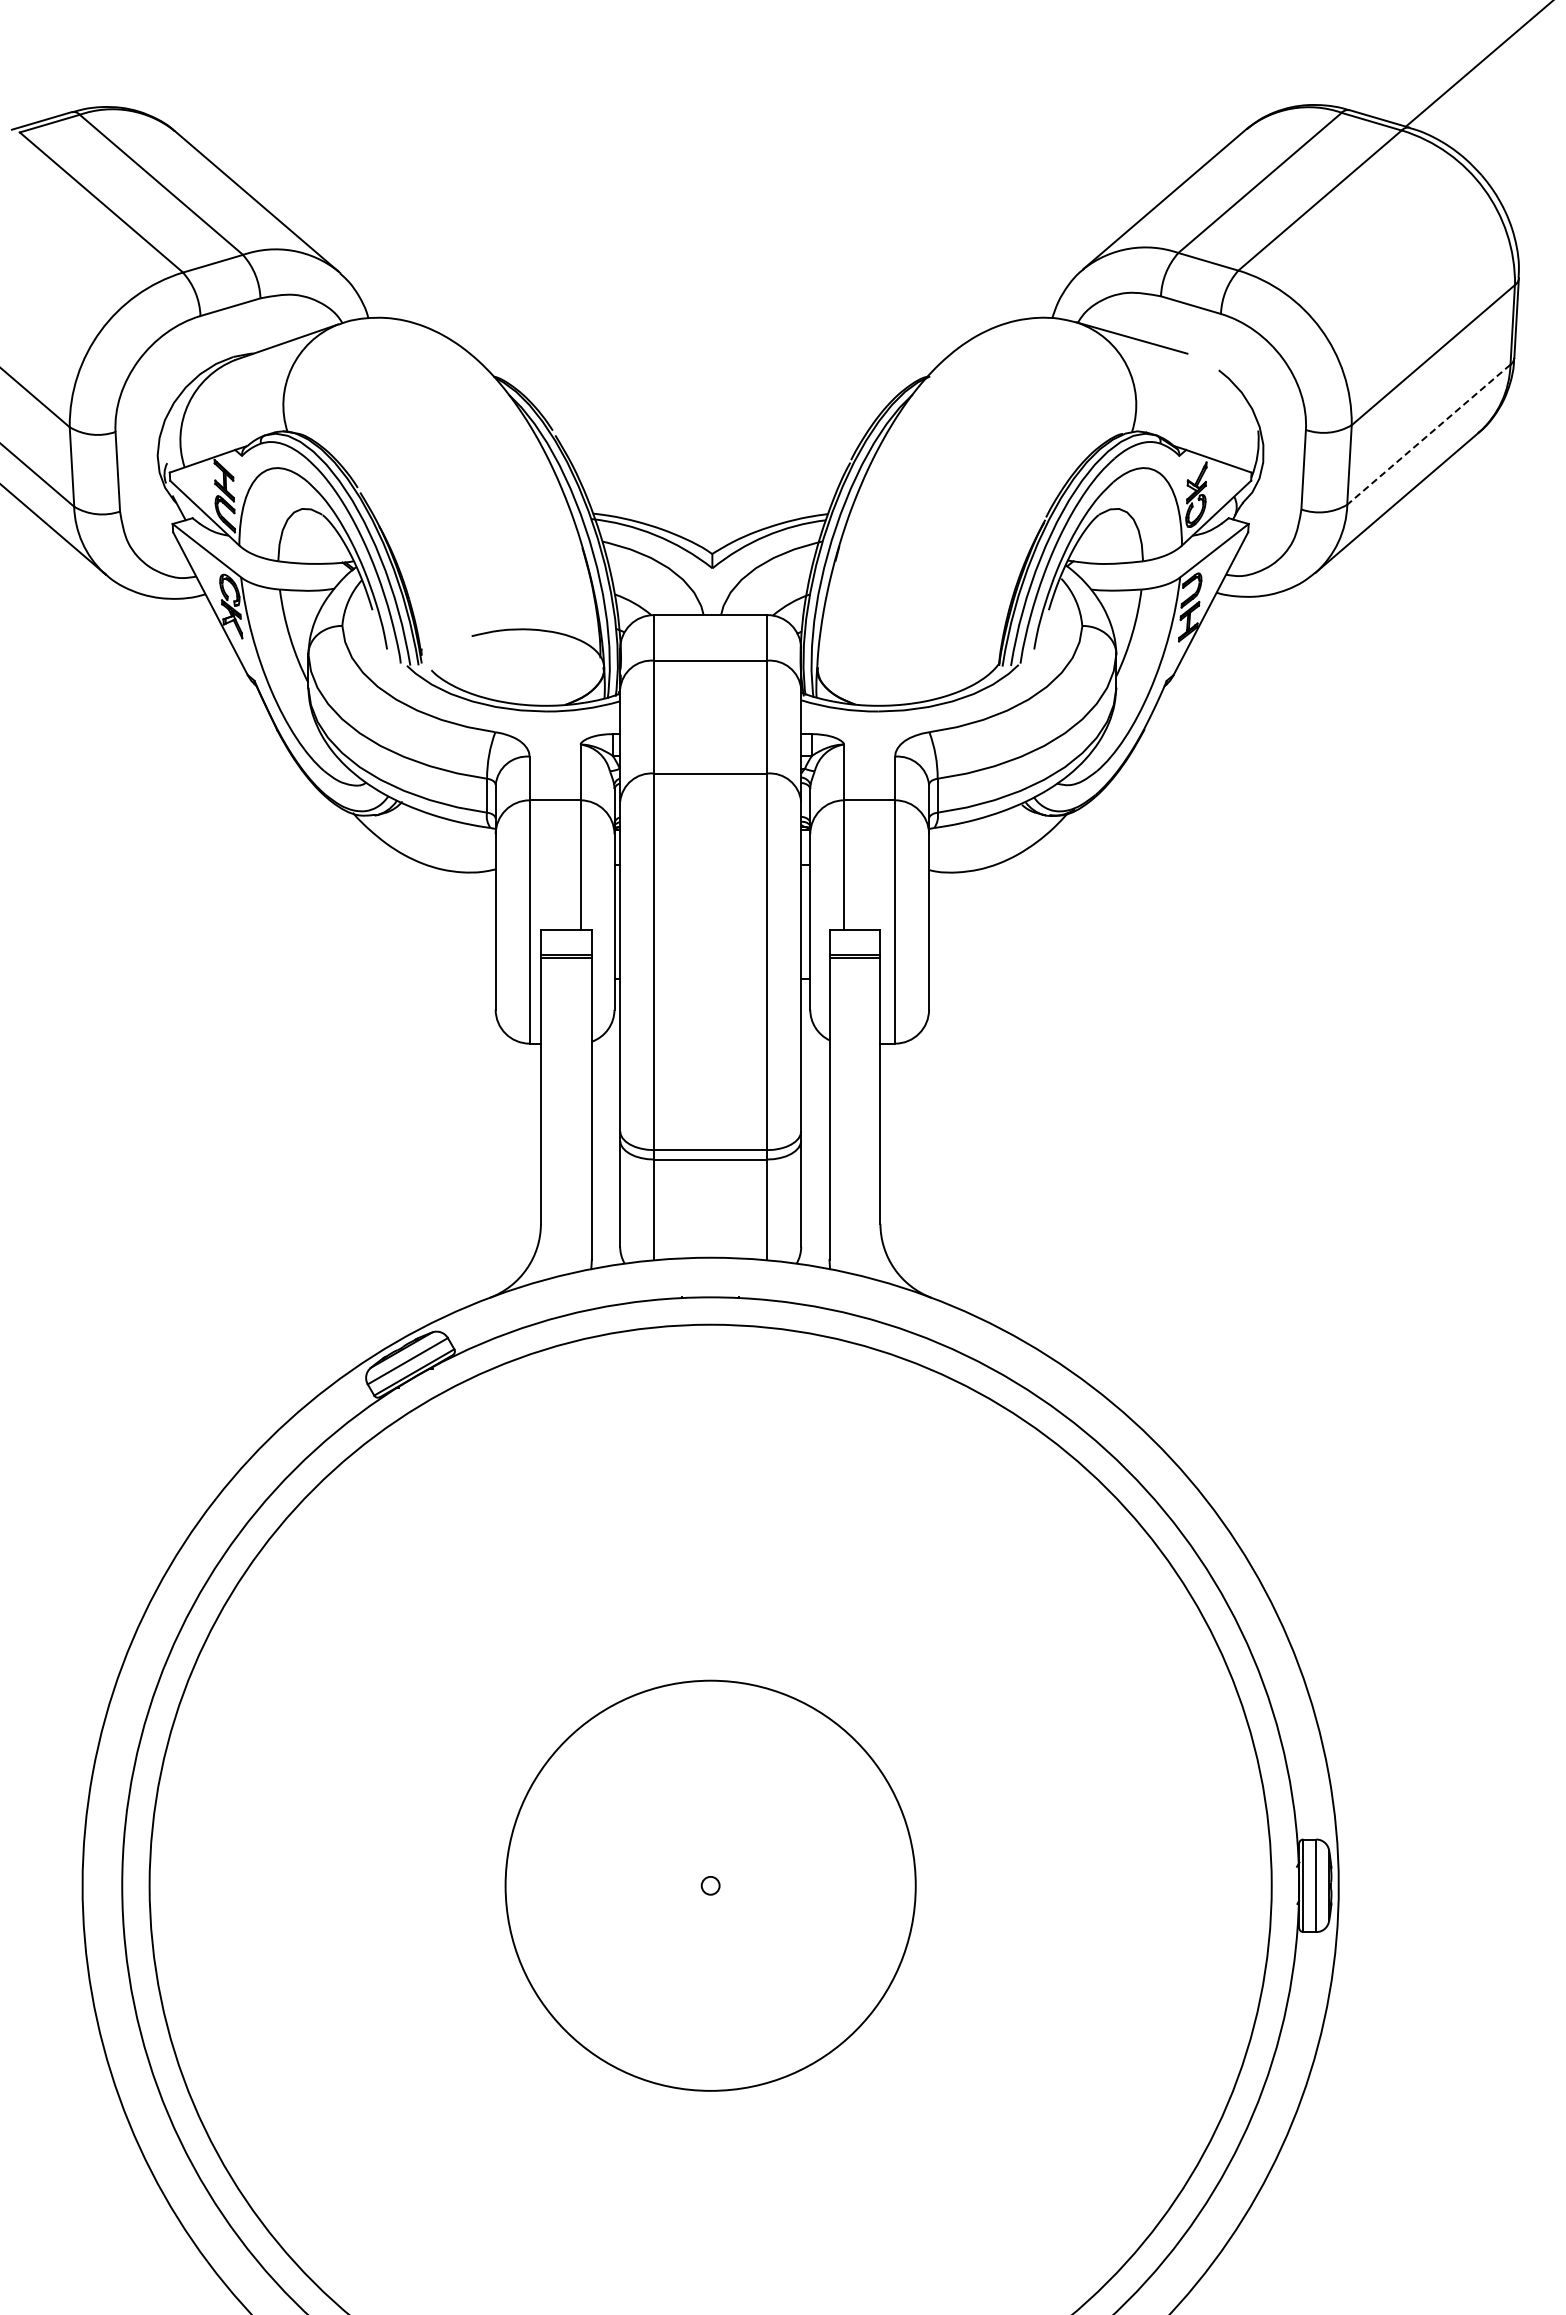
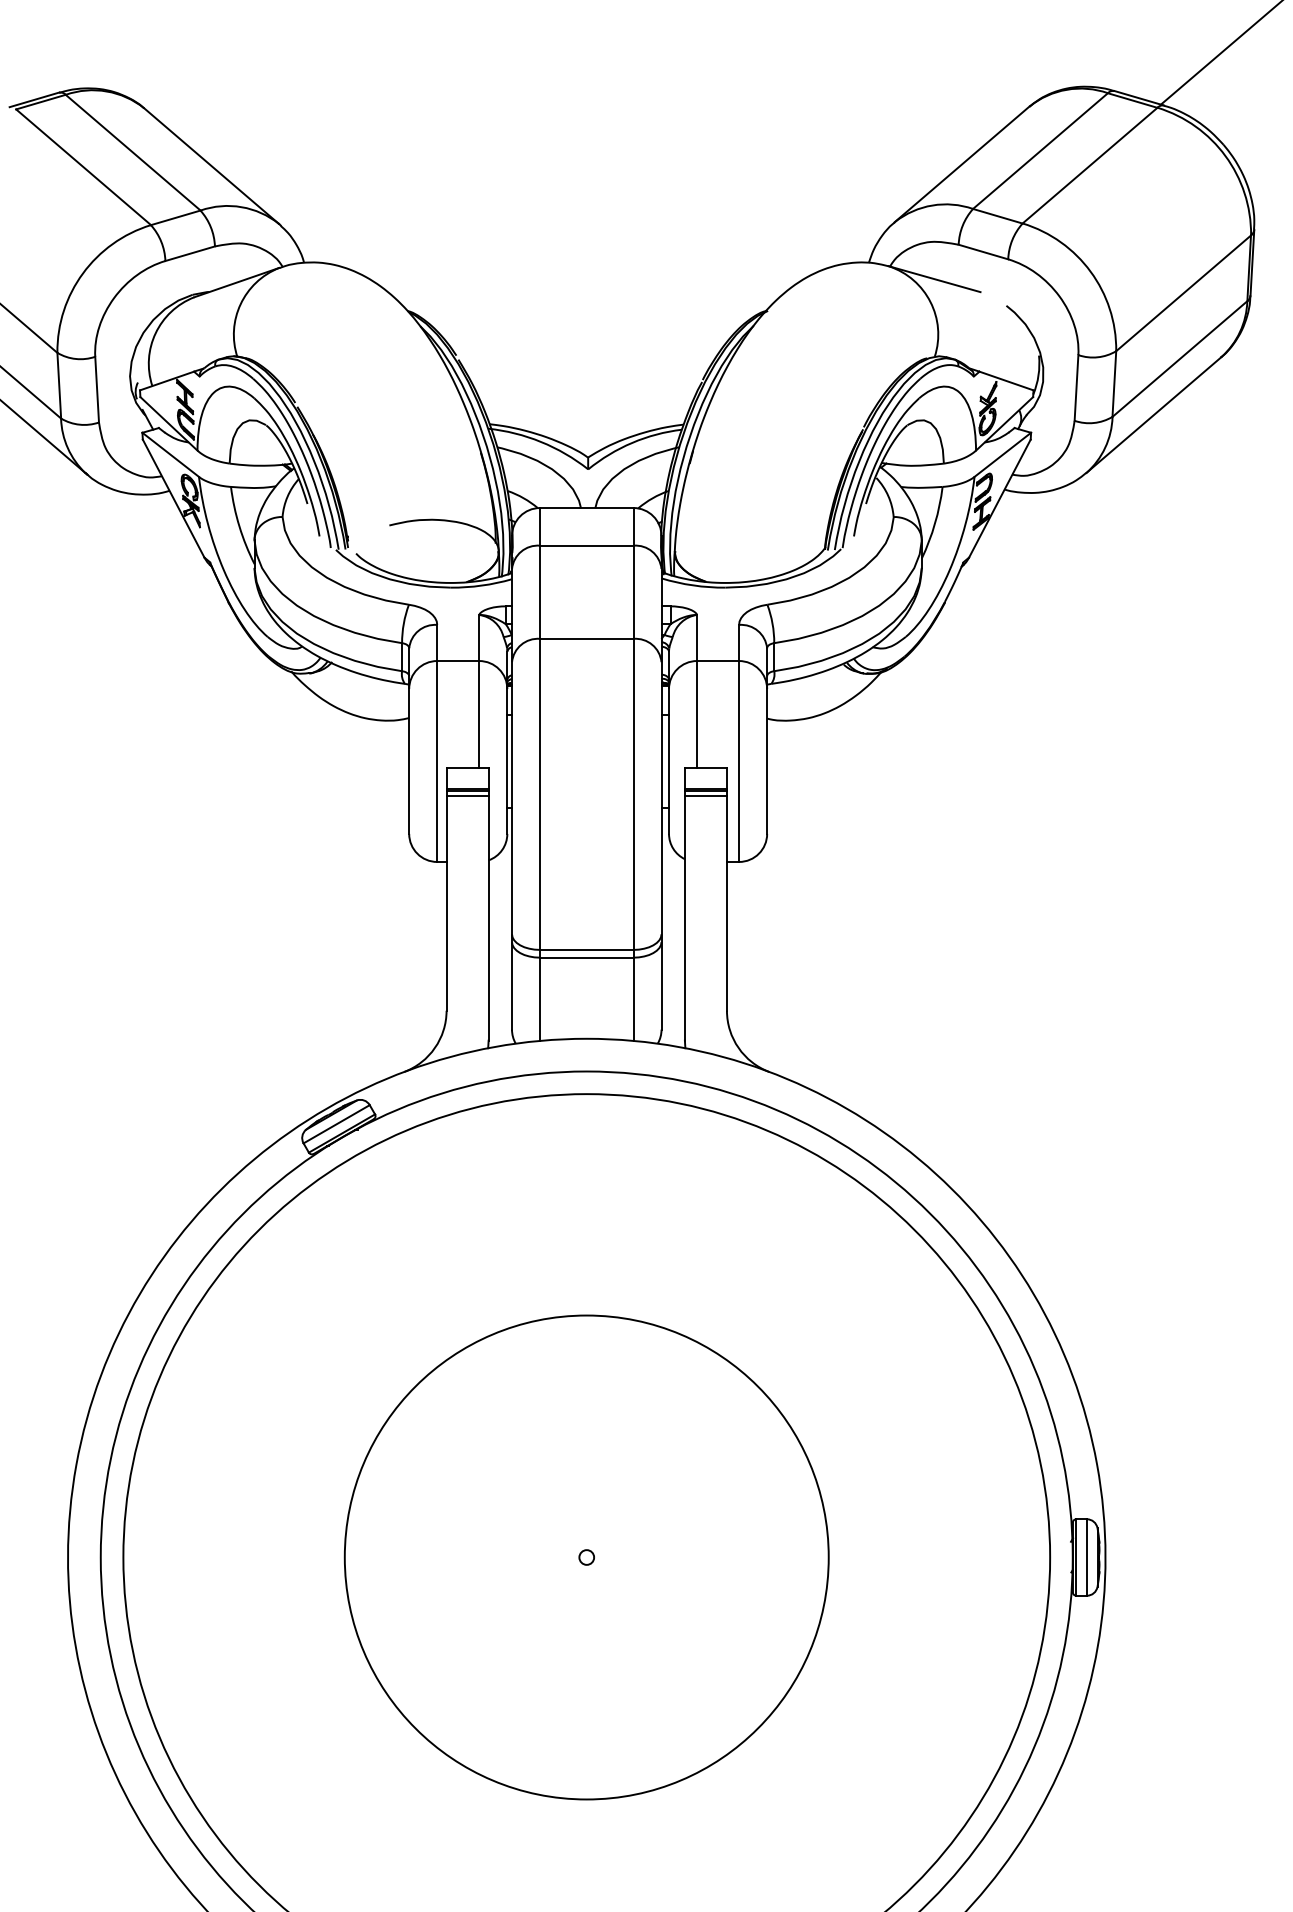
line: (1428, 434) -> (1179, 358), dashed -> solid
line: (565, 963) -> (466, 795), added
line: (854, 963) -> (705, 795), added
circle: (710, 1885) -> (586, 1557), size x1.43

